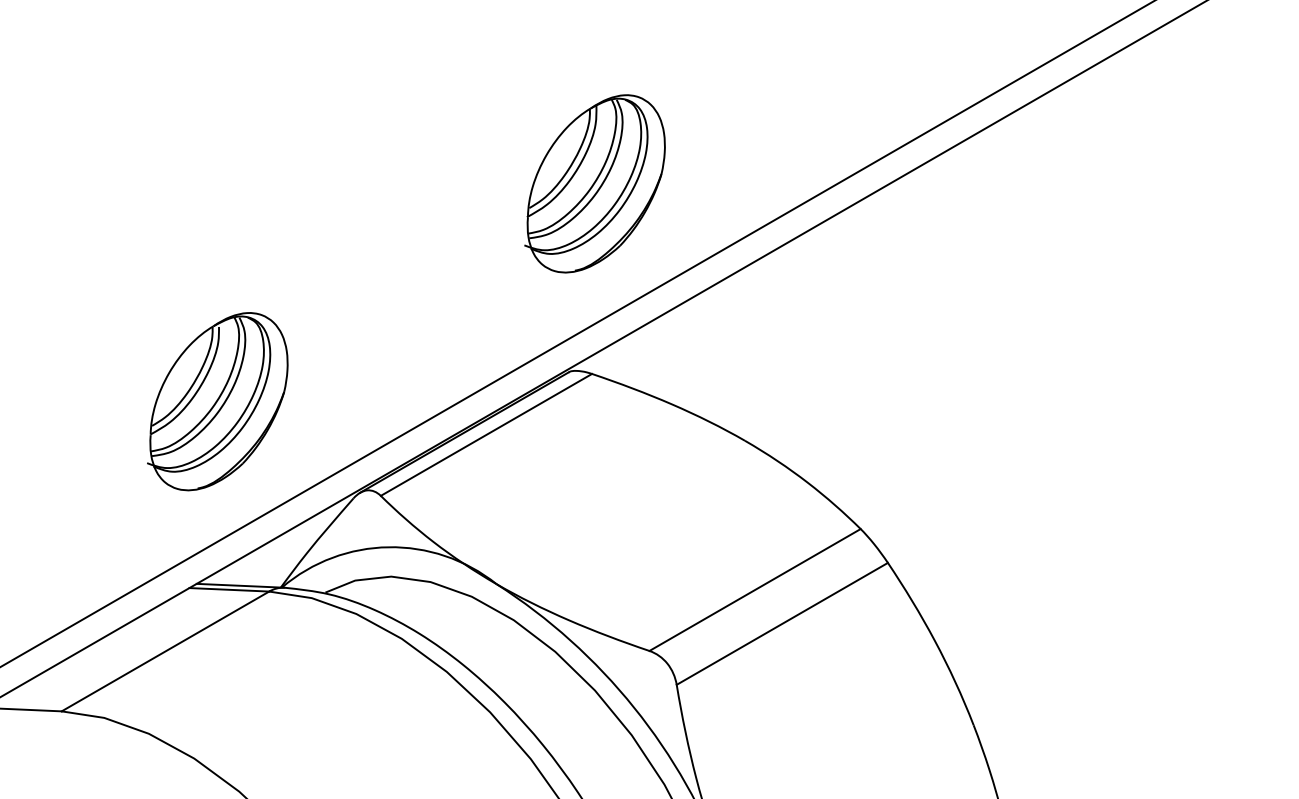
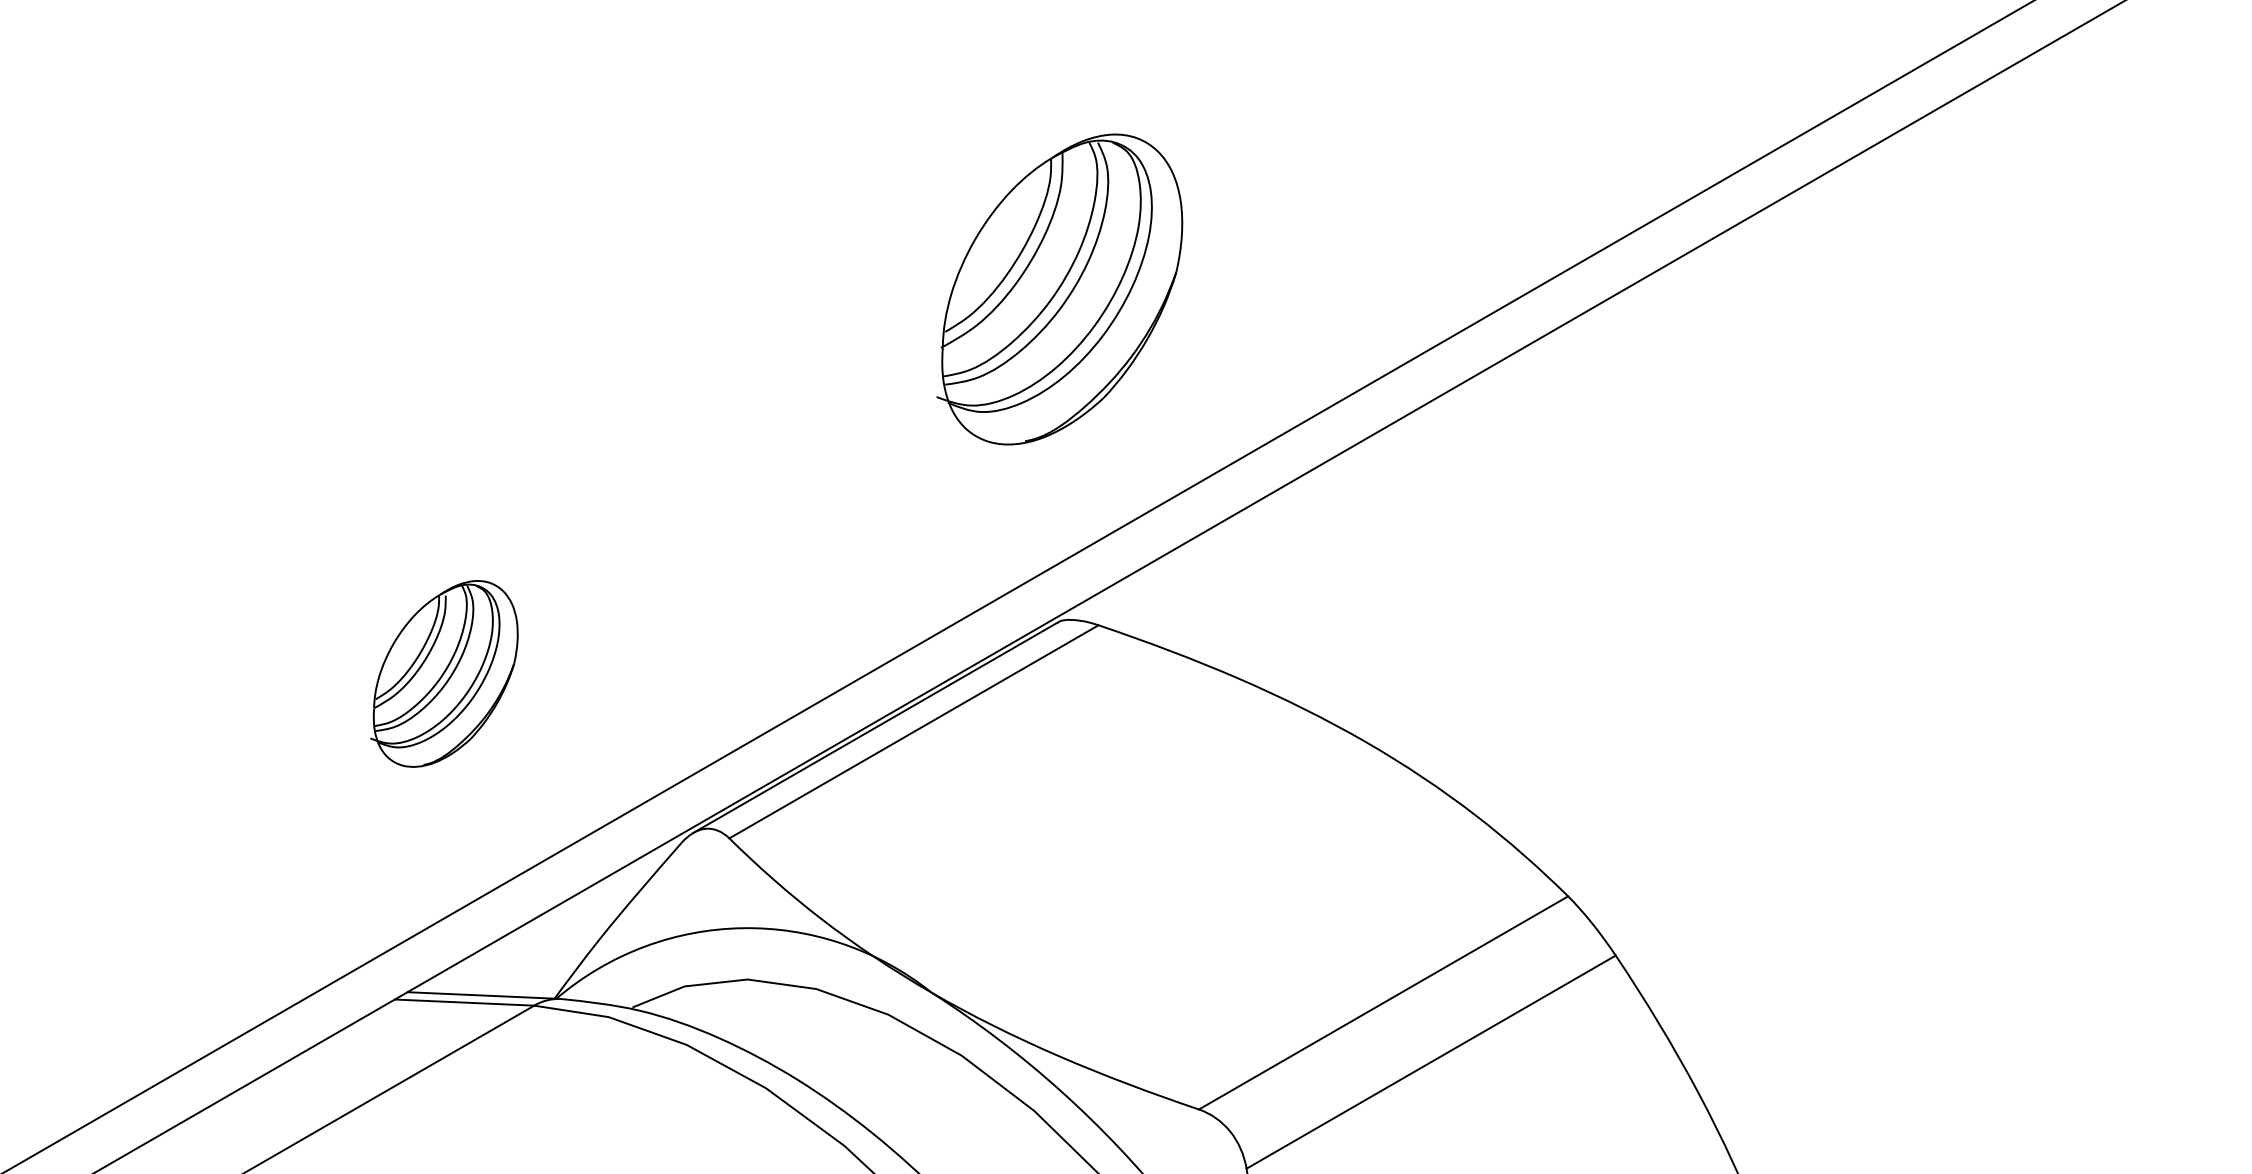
part: (594, 183) -> (1059, 288), moved
part: (217, 401) -> (443, 673), size x0.6

